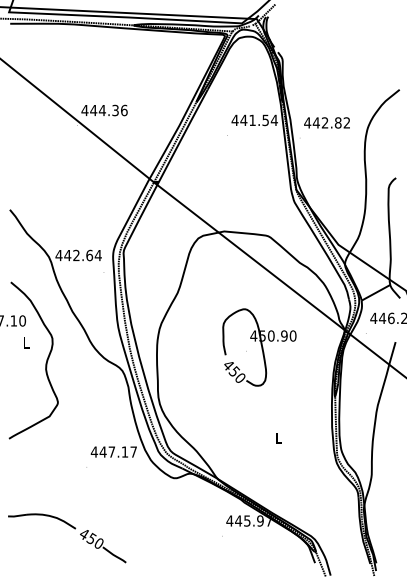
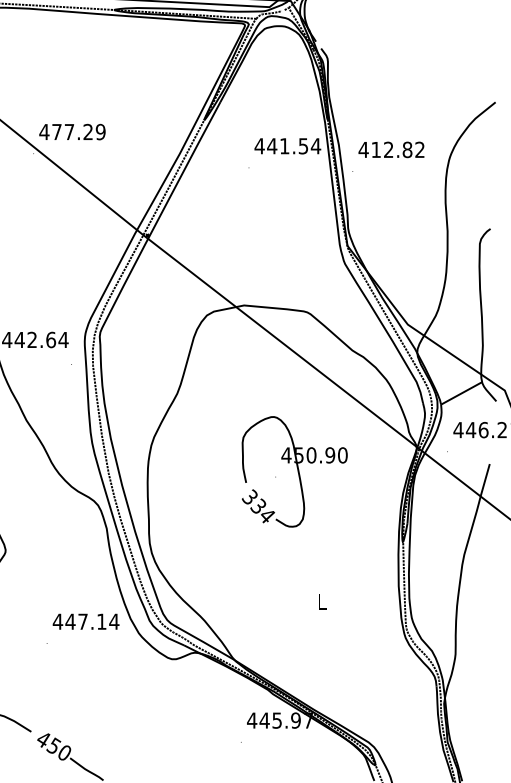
text: (108, 110) -> (78, 132), 444.36 -> 477.29
text: (315, 122) -> (374, 149), 442.82 -> 412.82
text: (233, 371) -> (257, 506), 450 -> 334
text: (133, 451) -> (113, 620), 447.17 -> 447.14

